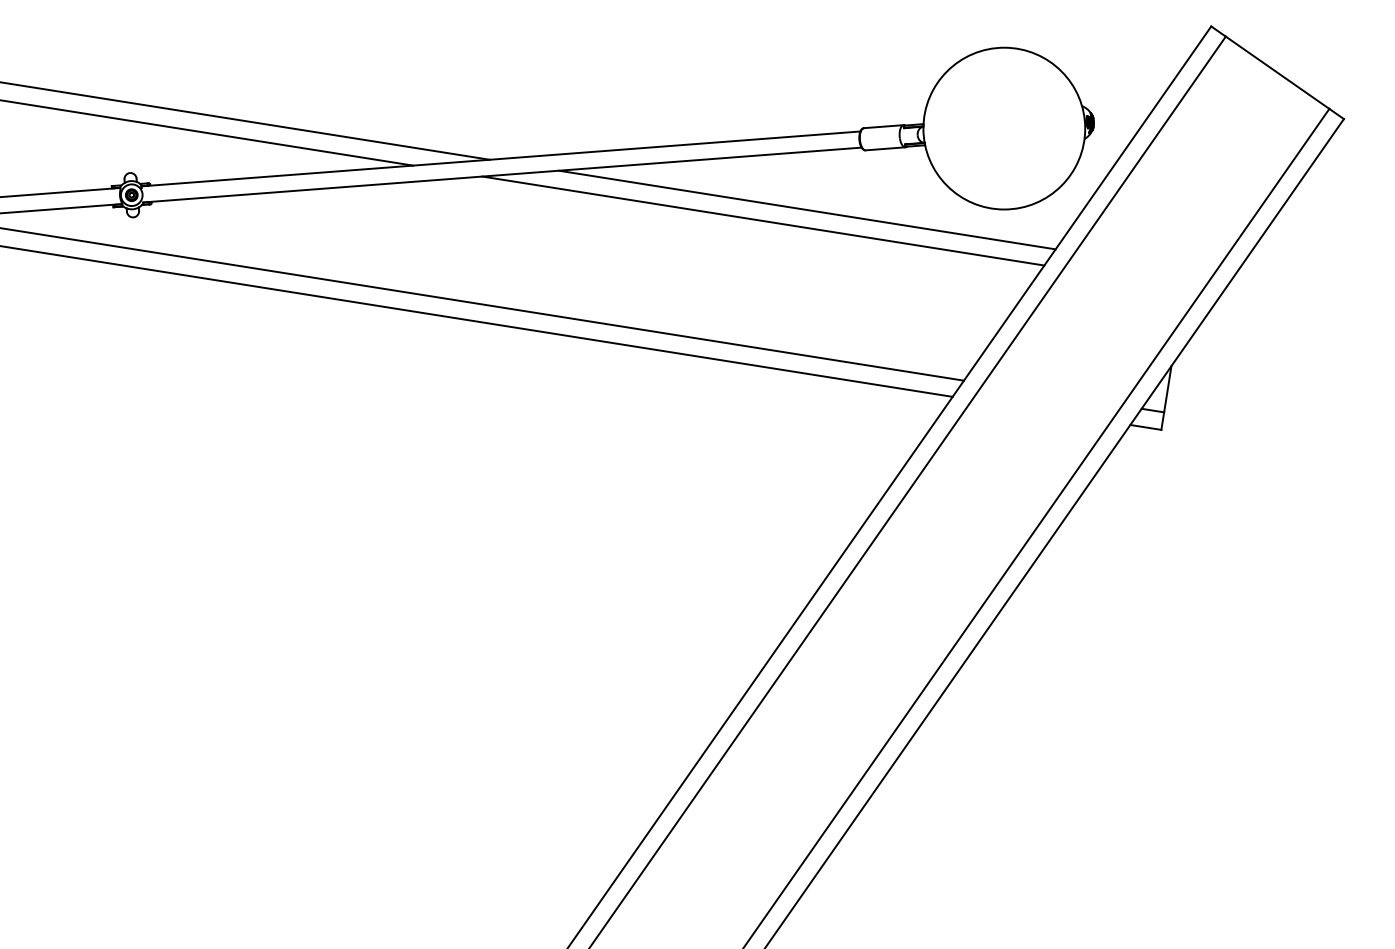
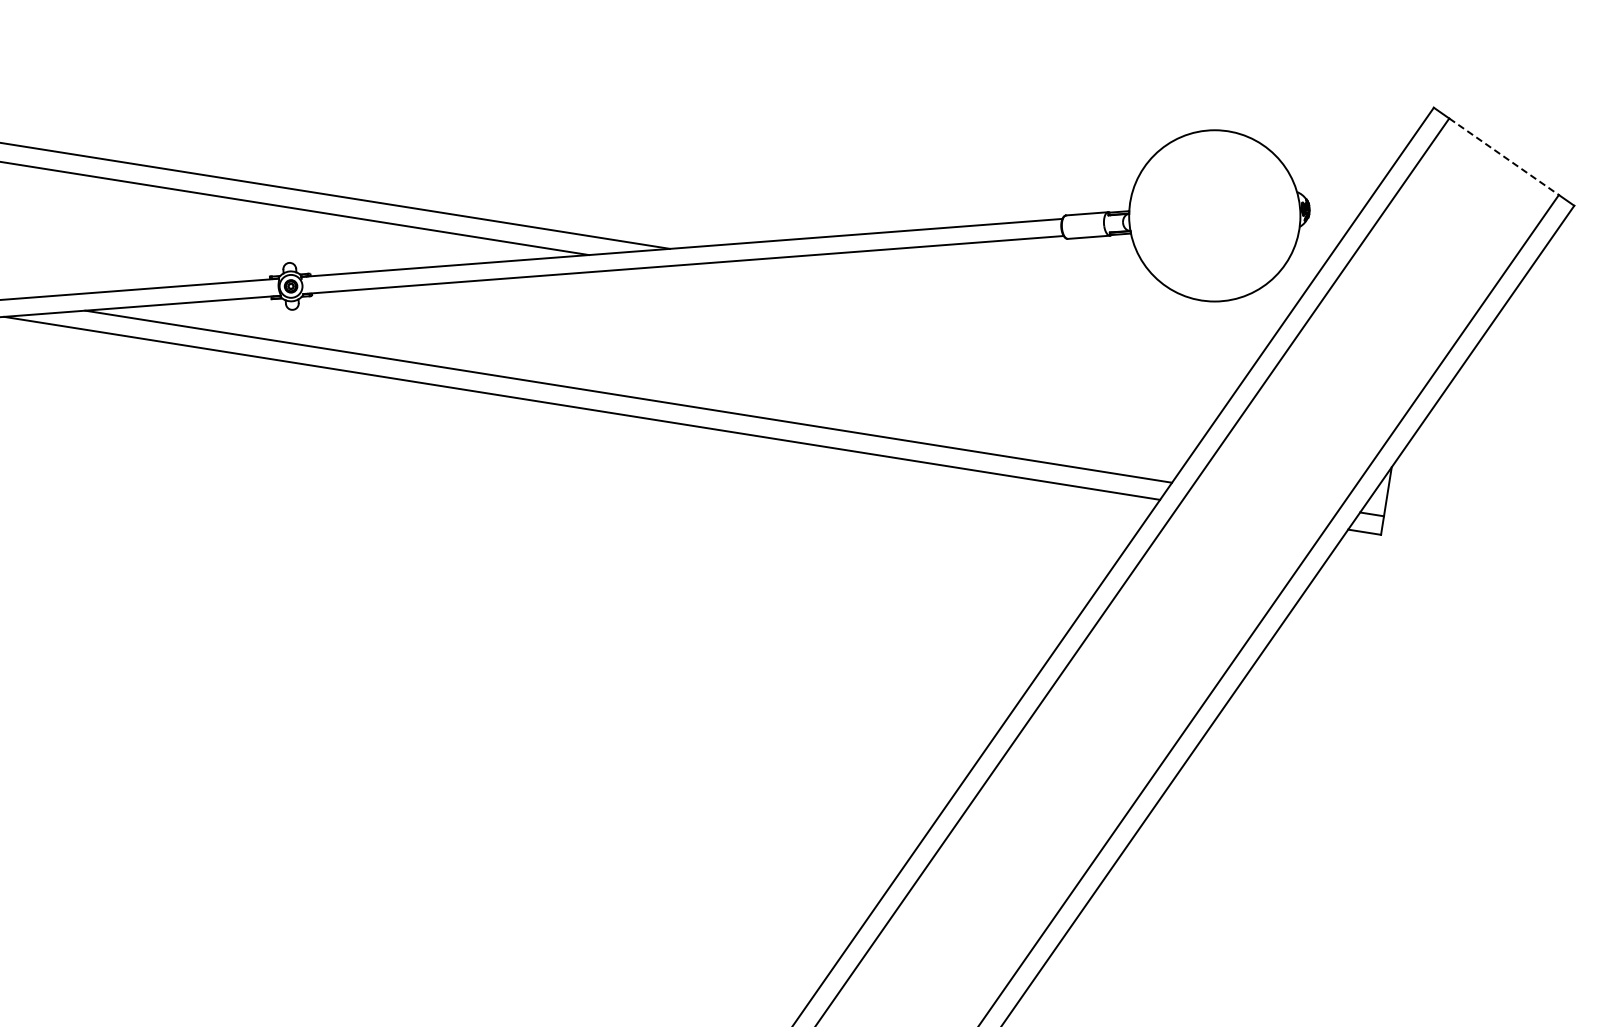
line: (1277, 72) -> (1504, 156), solid -> dashed
line: (807, 209) -> (1006, 301), removed
line: (763, 220) -> (959, 313), removed

